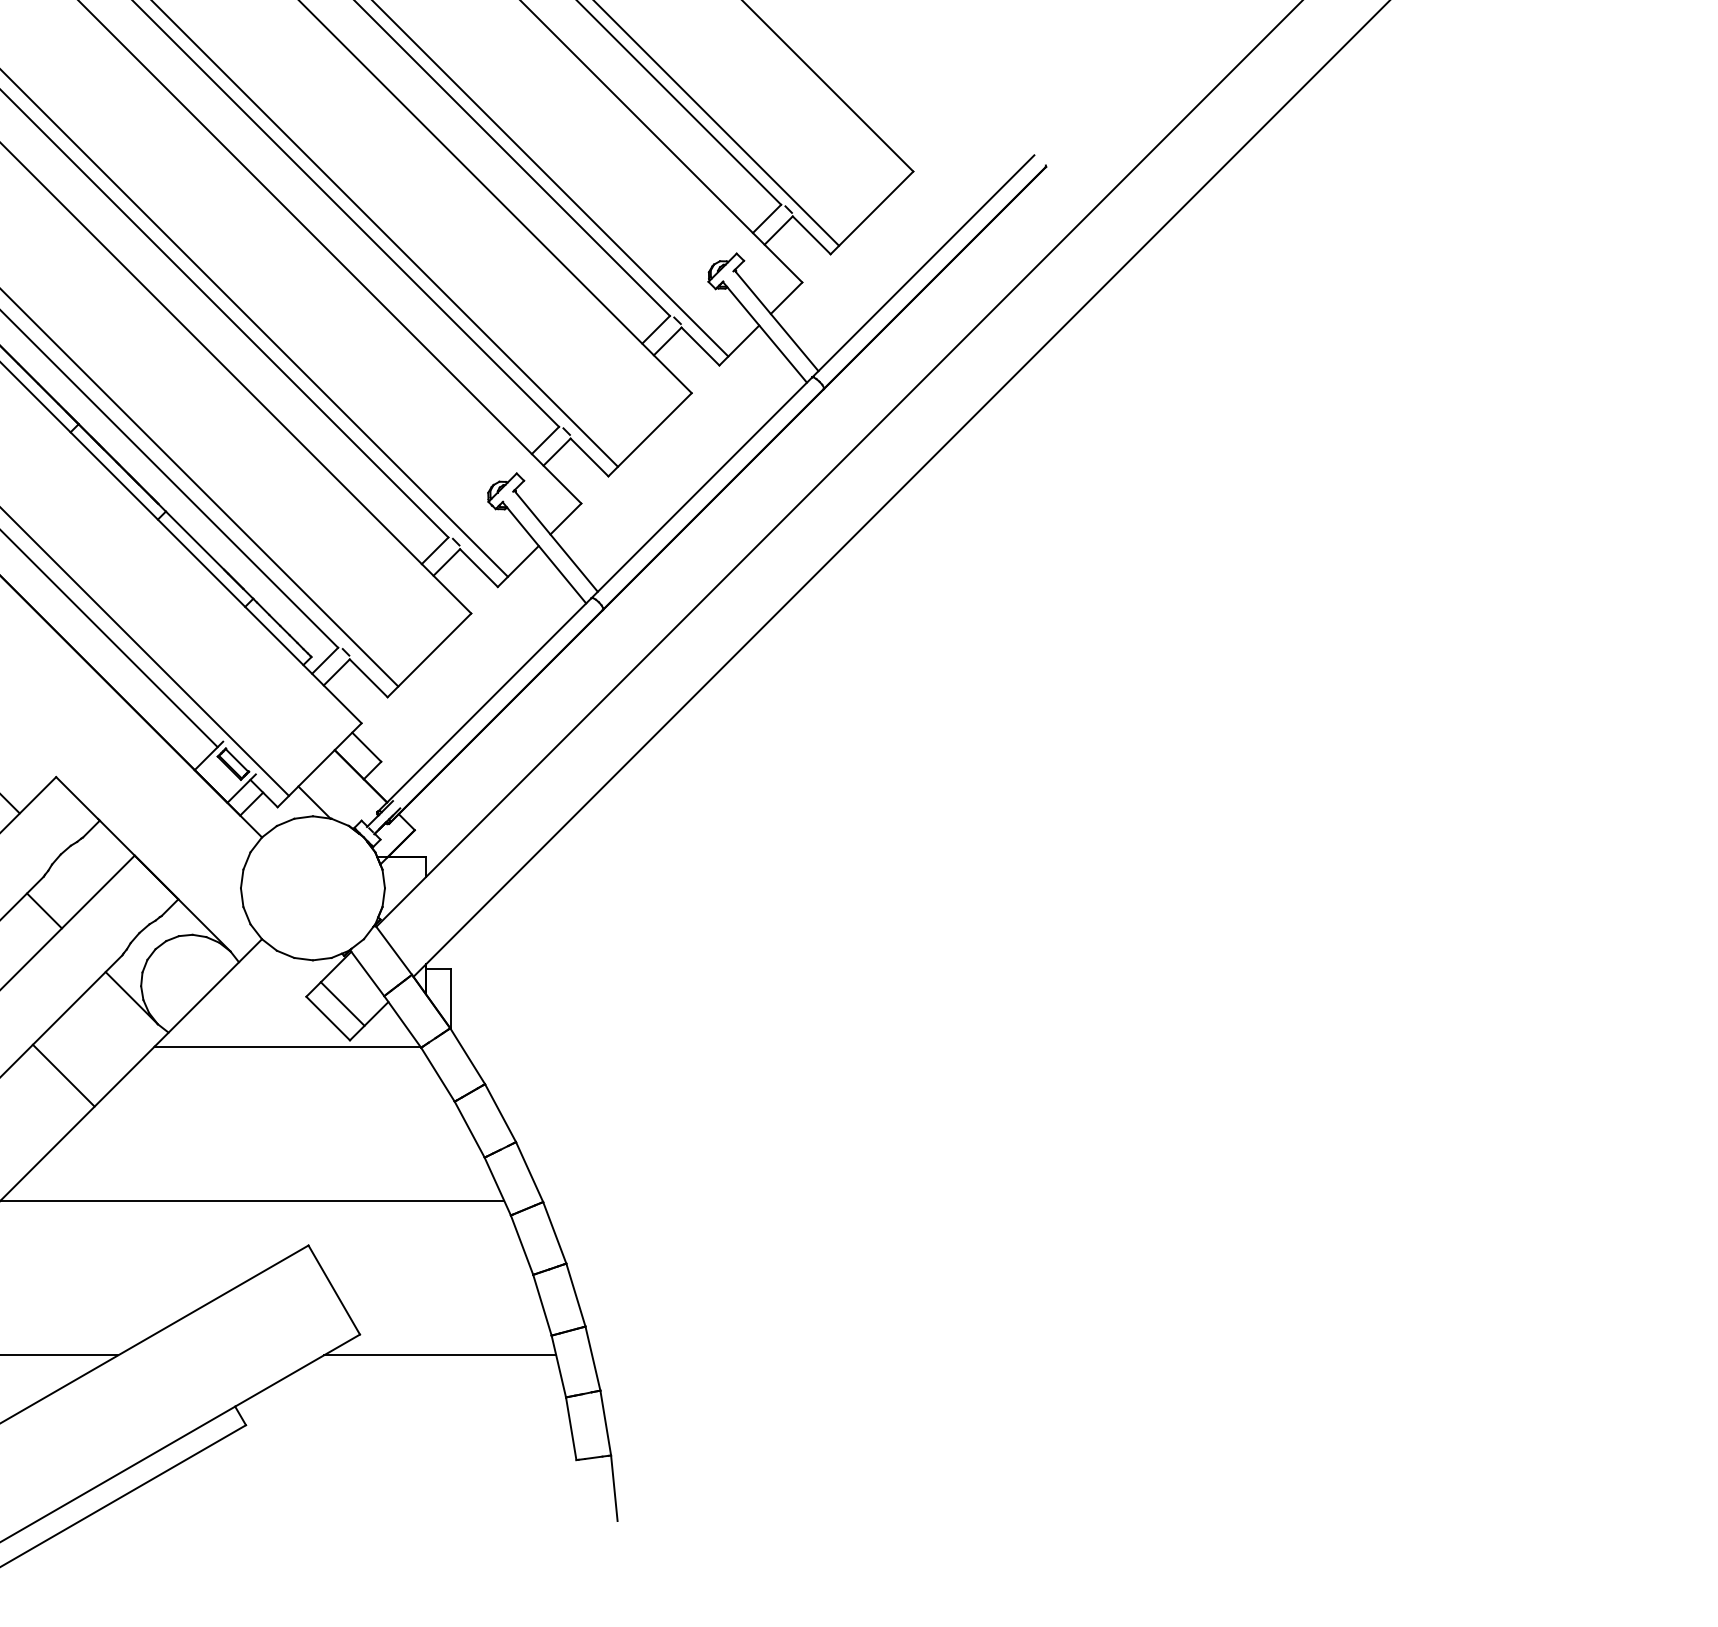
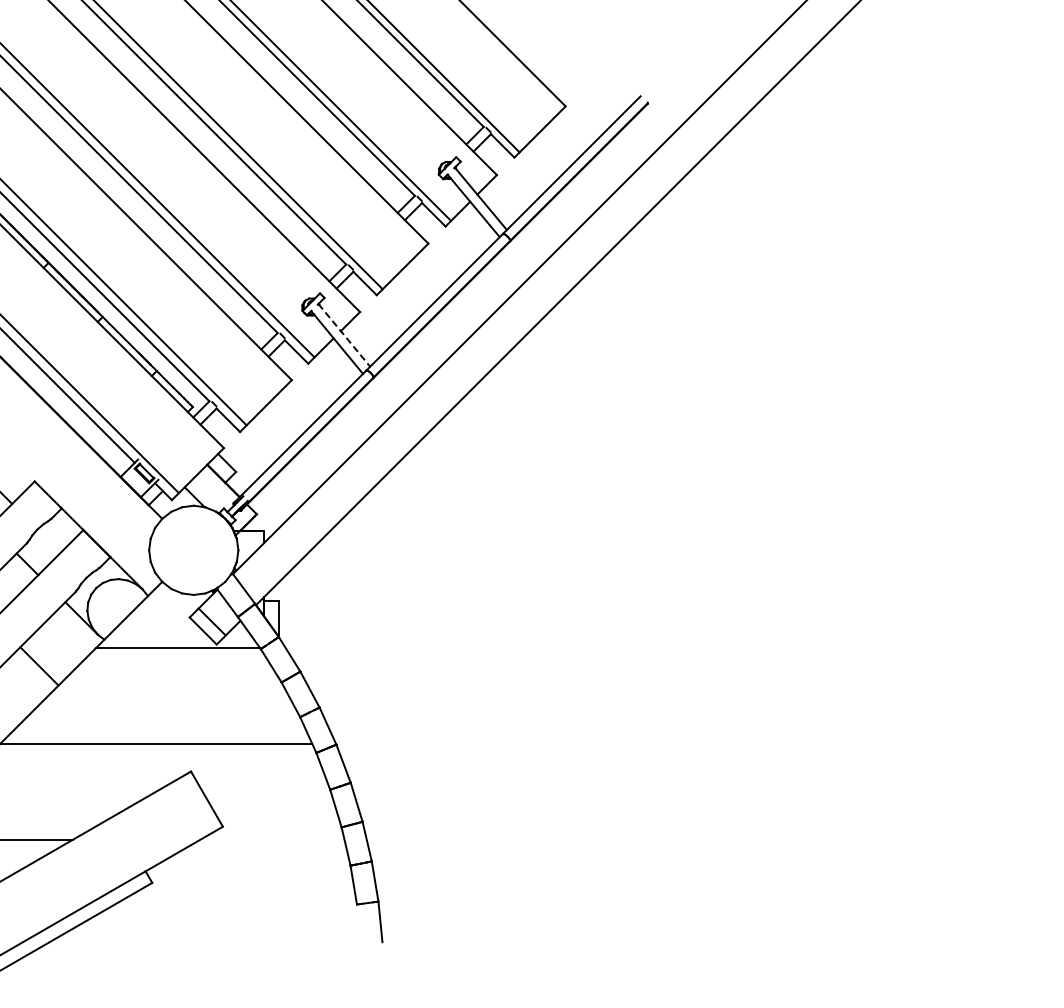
line: (556, 541) -> (344, 335), solid -> dashed
line: (440, 1355) -> (272, 839), removed

